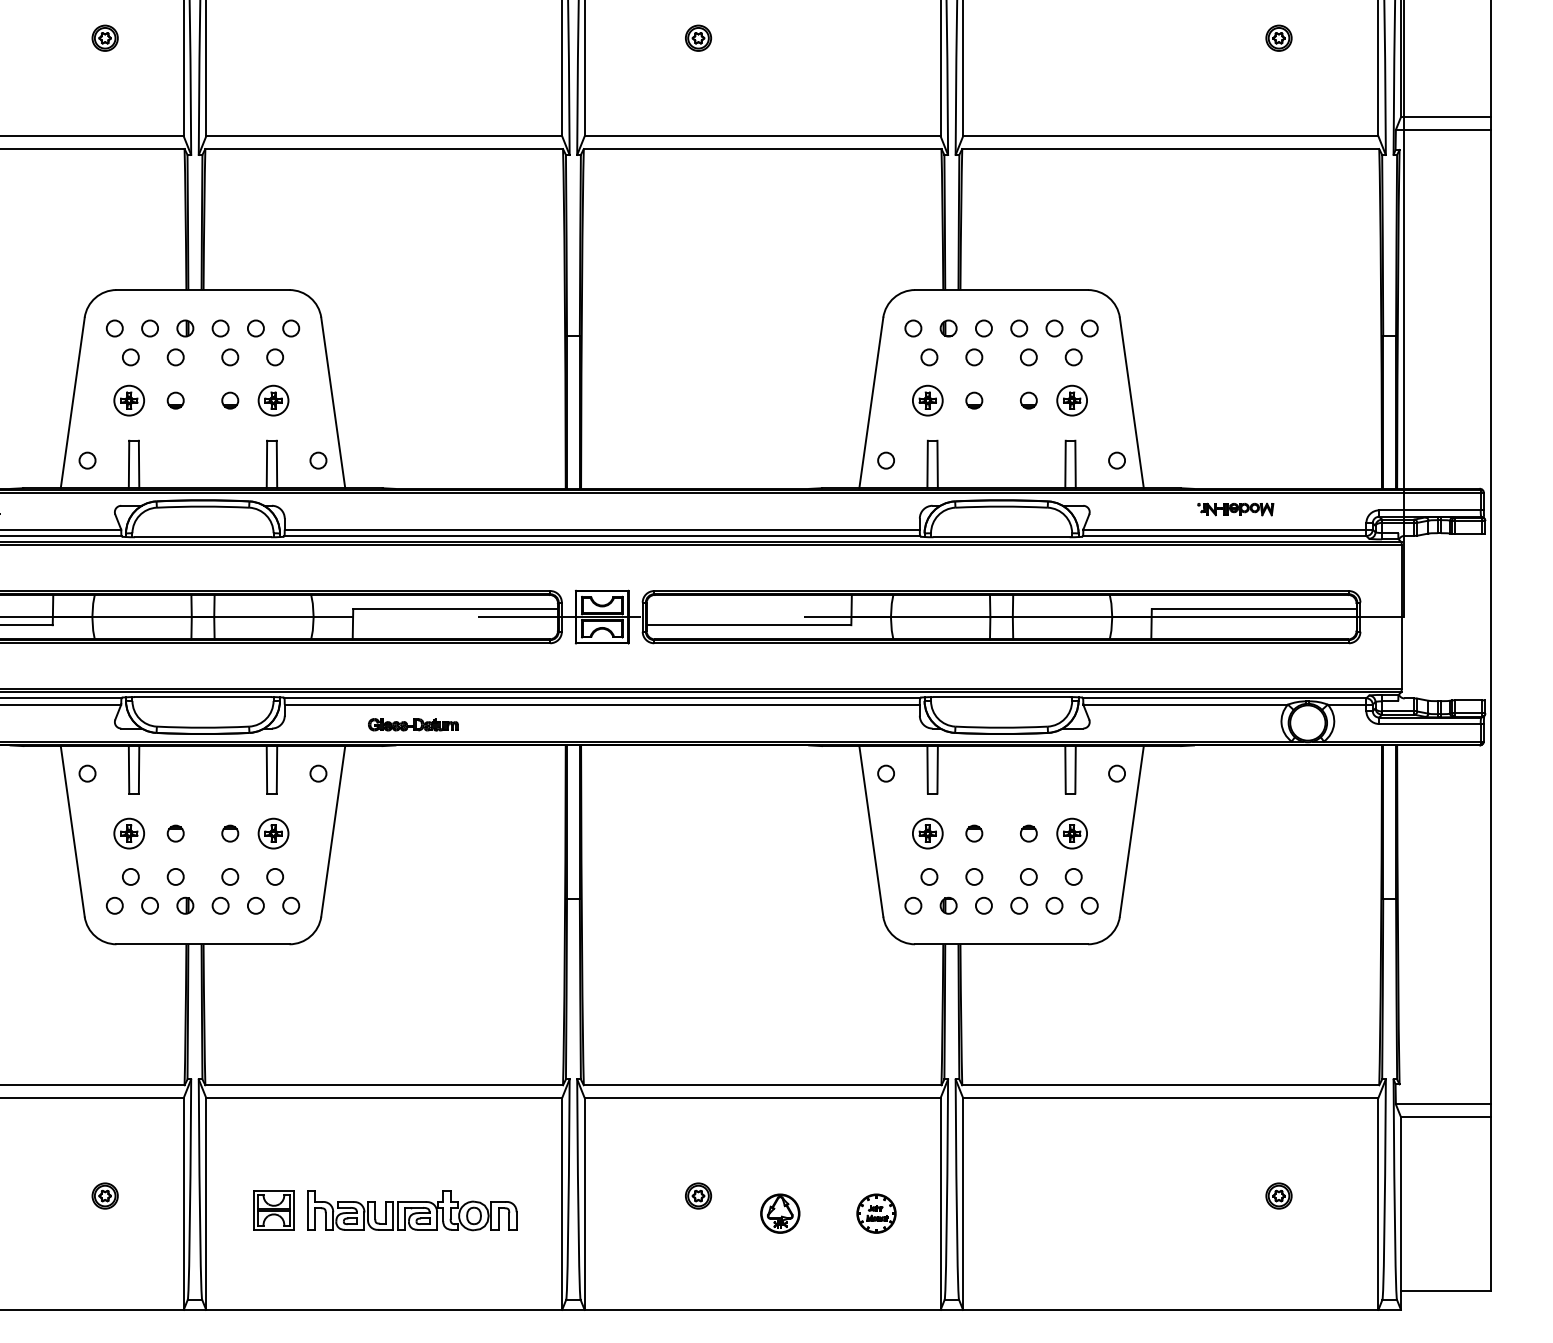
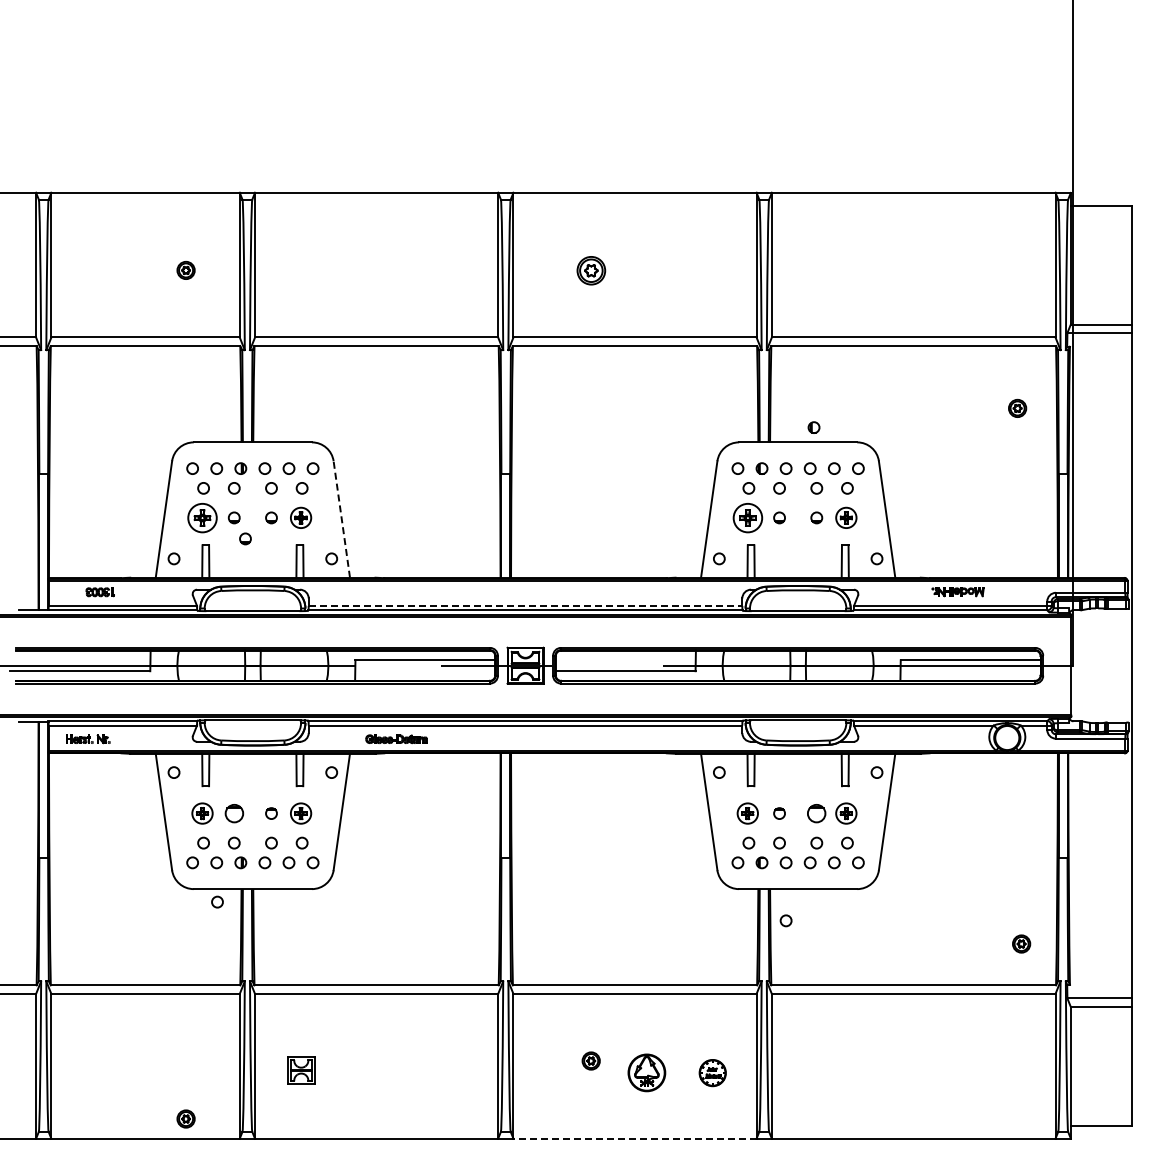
part: (697, 36) -> (590, 269), size x1.6
part: (1278, 36) -> (1017, 407), moved
part: (1024, 268) -> (813, 427), added
part: (129, 400) -> (202, 517), size x1.4
part: (927, 400) -> (747, 517), size x1.4
line: (332, 402) -> (341, 519), solid -> dashed
part: (192, 430) -> (245, 538), added
line: (602, 528) -> (525, 605), solid -> dashed
part: (174, 833) -> (233, 813), size x1.6
part: (1028, 833) -> (816, 813), size x1.6
circle: (151, 962) -> (217, 901), added
circle: (983, 990) -> (785, 920), added
part: (104, 1195) -> (185, 1118), moved
part: (1278, 1195) -> (1021, 943), moved
part: (411, 1209) -> (395, 1070), removed
part: (780, 1214) -> (647, 1073), size x1.4
line: (763, 1309) -> (635, 1138), solid -> dashed

